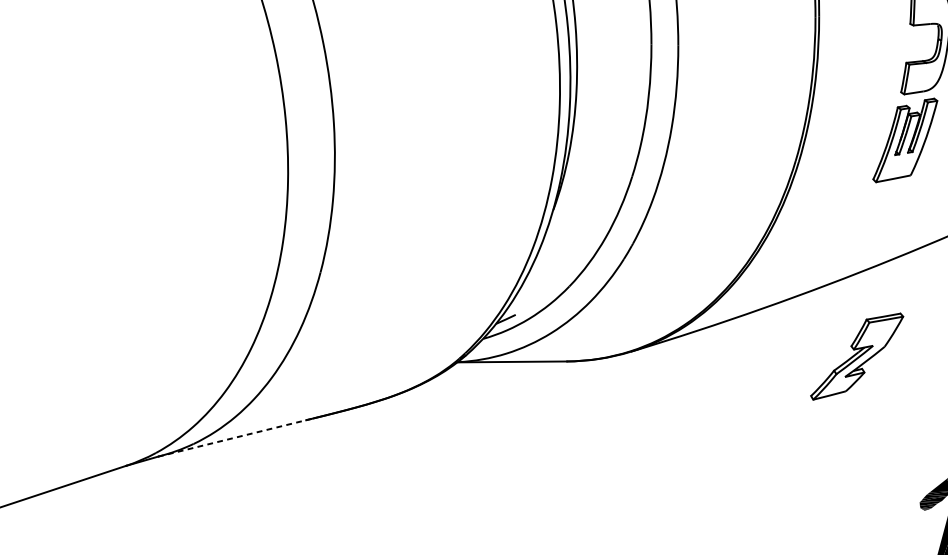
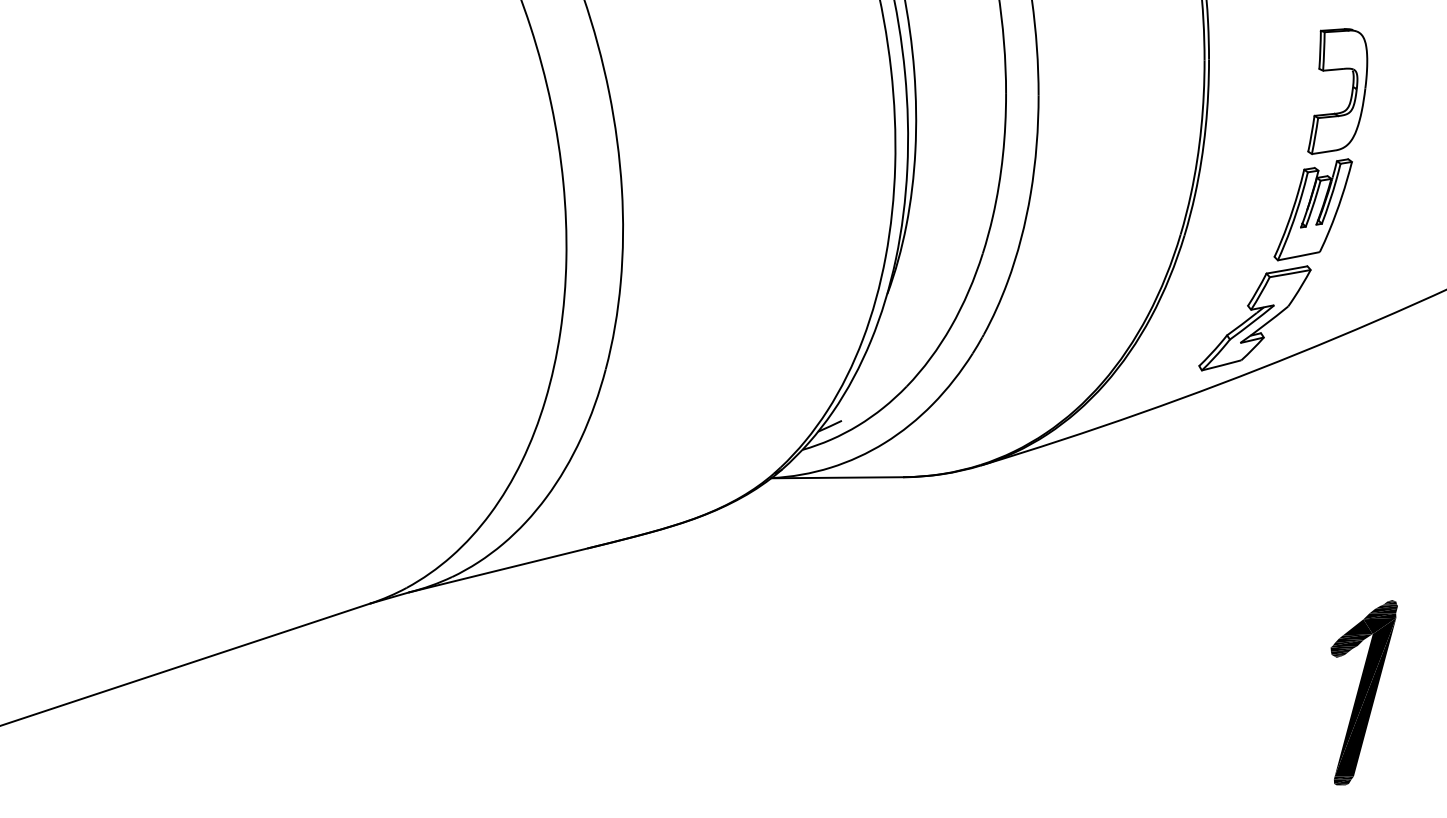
part: (856, 356) -> (1254, 318), moved
line: (236, 437) -> (503, 569), dashed -> solid

